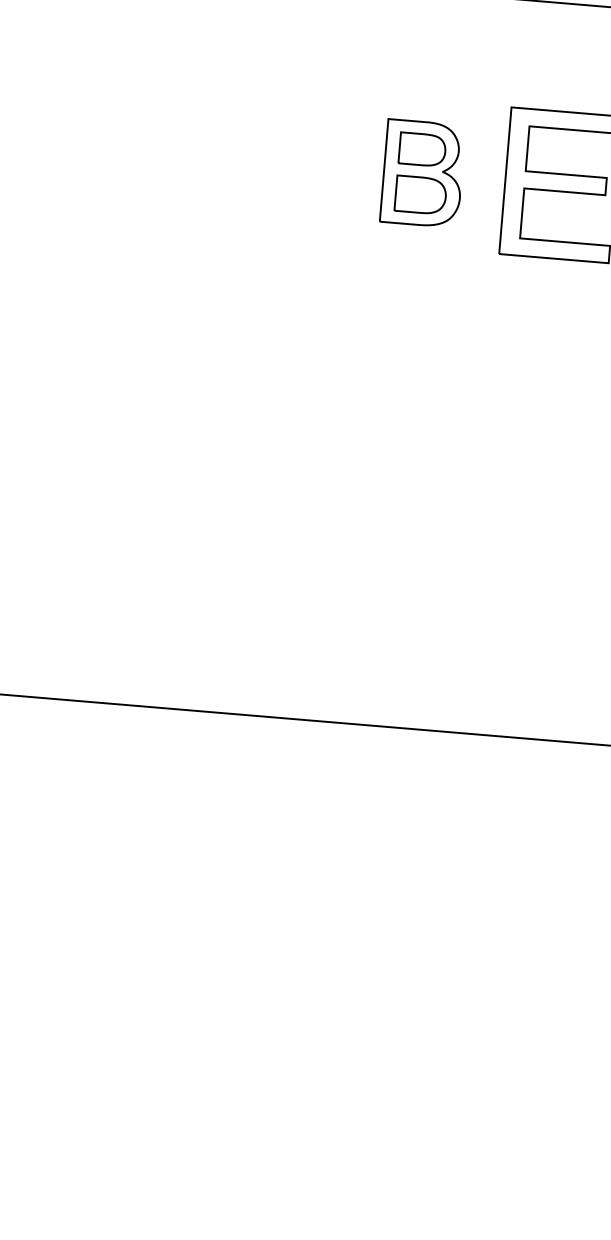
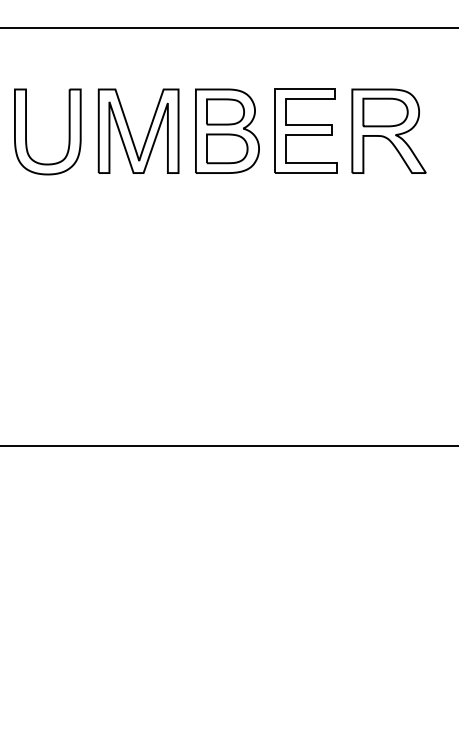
part: (70, 144) -> (26, 131), added
part: (254, 163) -> (131, 133), added
part: (423, 172) -> (227, 130), size x1.43

